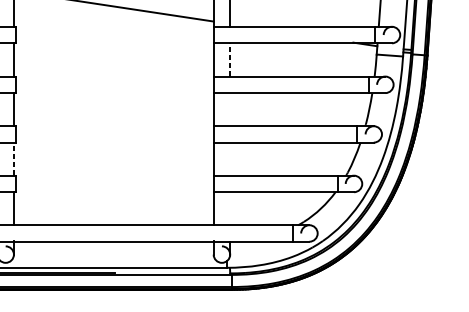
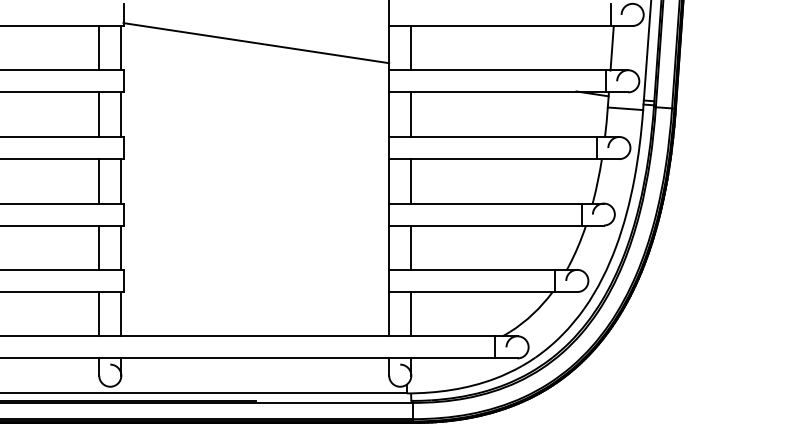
line: (230, 59) -> (411, 114), dashed -> solid
line: (230, 109) -> (411, 181), added
line: (14, 158) -> (121, 247), dashed -> solid
line: (230, 158) -> (411, 247), added
line: (230, 208) -> (411, 314), added

